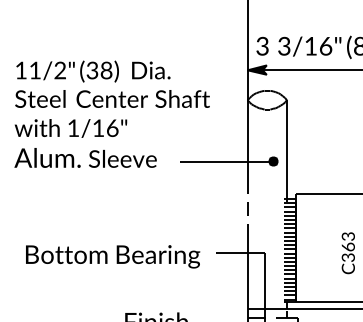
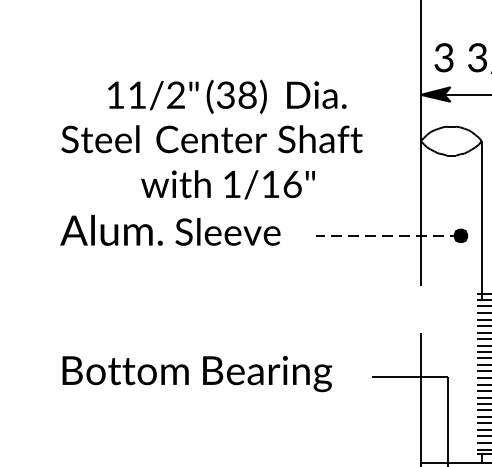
text: (93, 71) -> (227, 96), moved
text: (70, 128) -> (227, 184), moved
line: (226, 161) -> (388, 235), solid -> dashed
line: (247, 208) -> (420, 308), removed
text: (113, 256) -> (198, 373), moved

